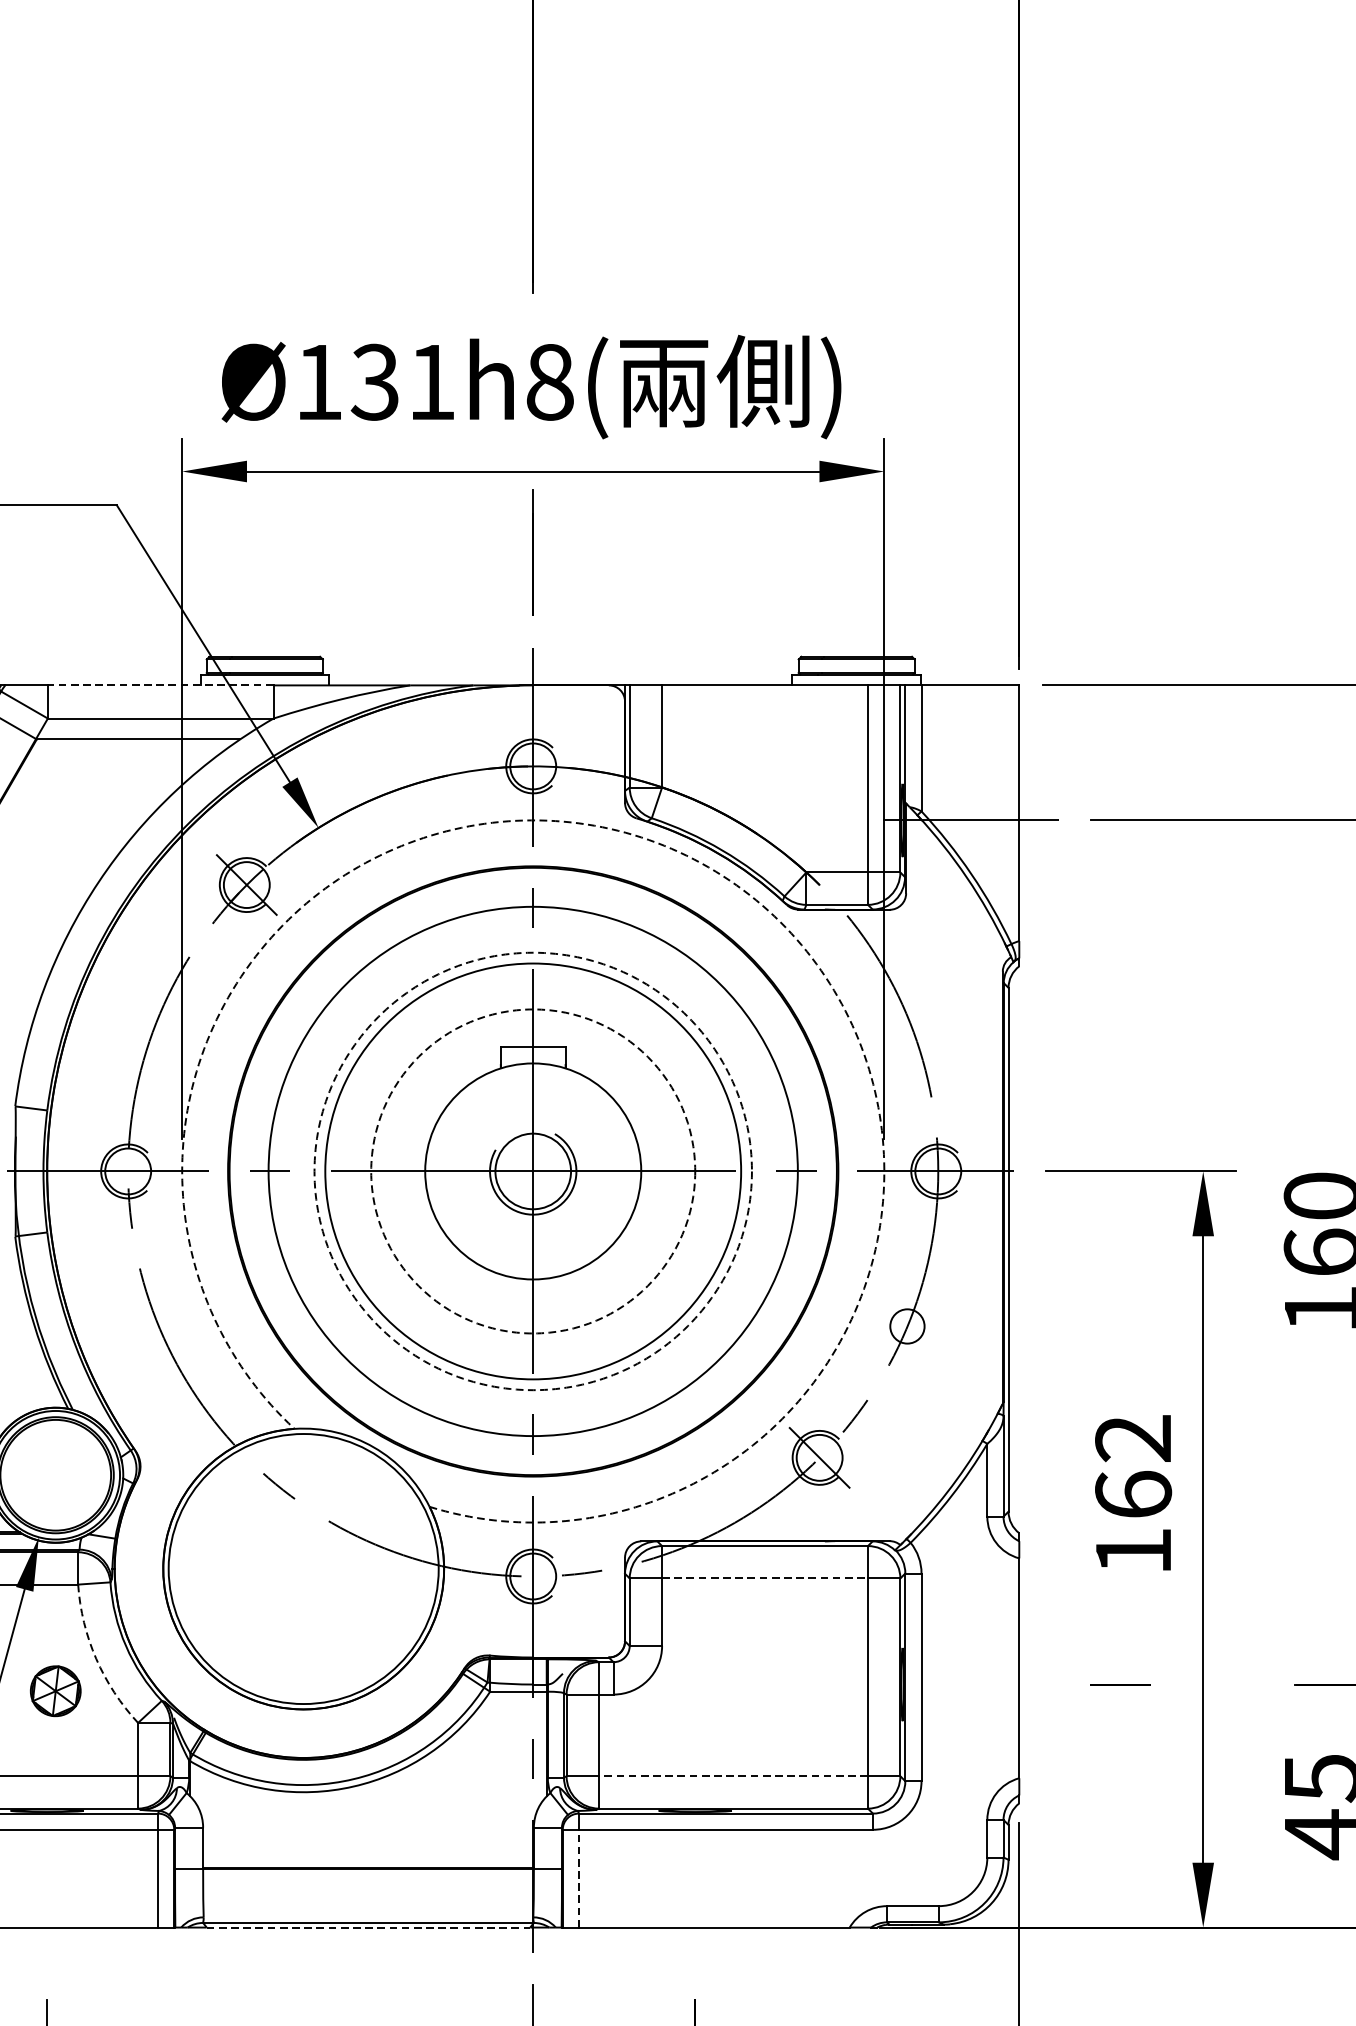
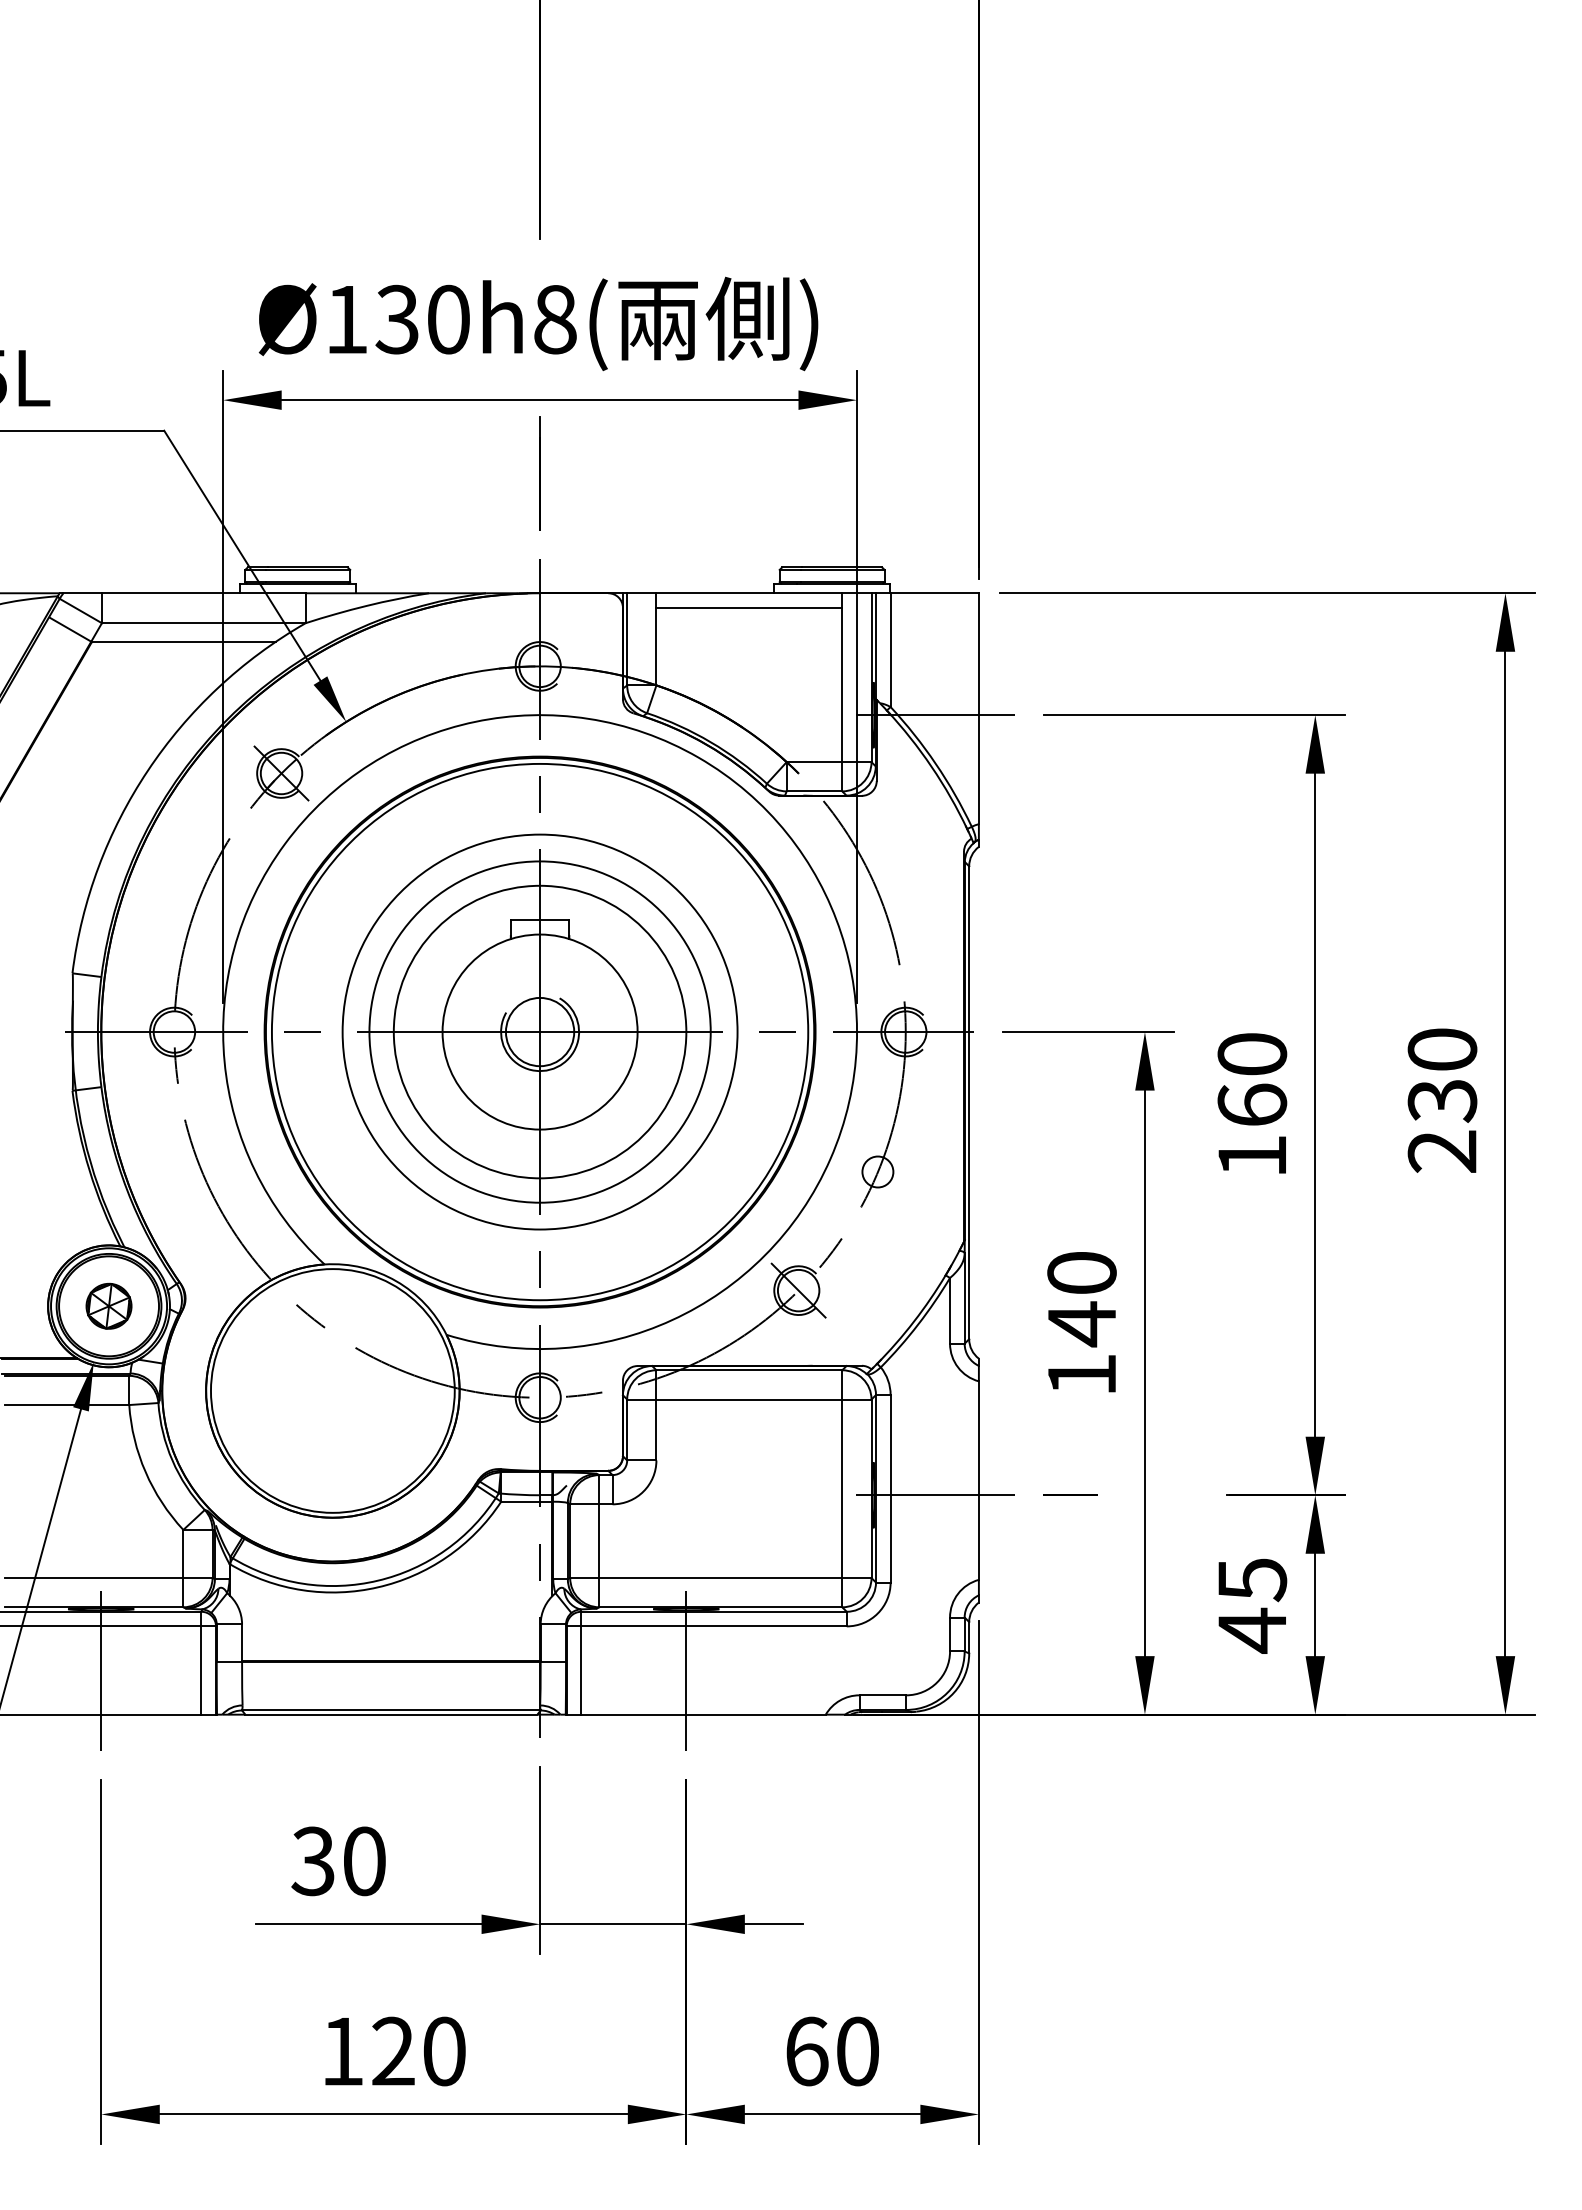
text: (431, 382) -> (448, 319), Ø131h8( -> Ø130h8(
line: (160, 685) -> (203, 593), dashed -> solid
line: (765, 701) -> (749, 607), added
arc: (708, 867) -> (698, 757), dashed -> solid
circle: (532, 1170) -> (539, 1031), dashed -> solid
circle: (532, 1170) -> (539, 1031), dashed -> solid
circle: (532, 1170) -> (539, 1031), size x0.71
circle: (532, 1170) -> (539, 1031), size x1.43
text: (1132, 1467) -> (1081, 1299), 162 -> 140
line: (765, 1578) -> (749, 1399), dashed -> solid
arc: (96, 1659) -> (145, 1472), dashed -> solid
line: (970, 1684) -> (934, 1495), added
part: (55, 1690) -> (108, 1305), moved
line: (733, 1776) -> (720, 1578), dashed -> solid
line: (47, 1878) -> (101, 1670), added
line: (579, 1878) -> (581, 1670), dashed -> solid
line: (695, 1878) -> (686, 1670), added
line: (368, 1927) -> (391, 1714), dashed -> solid

